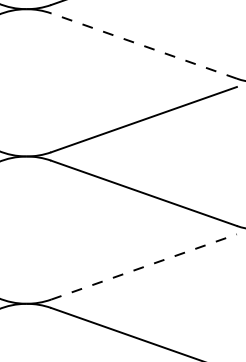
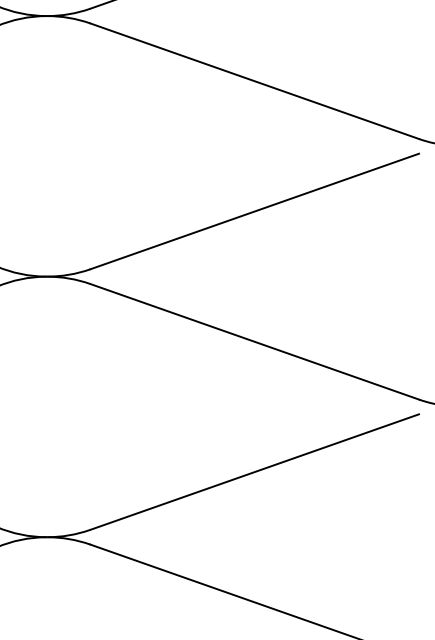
line: (143, 45) -> (253, 80), dashed -> solid
line: (144, 266) -> (255, 471), dashed -> solid

